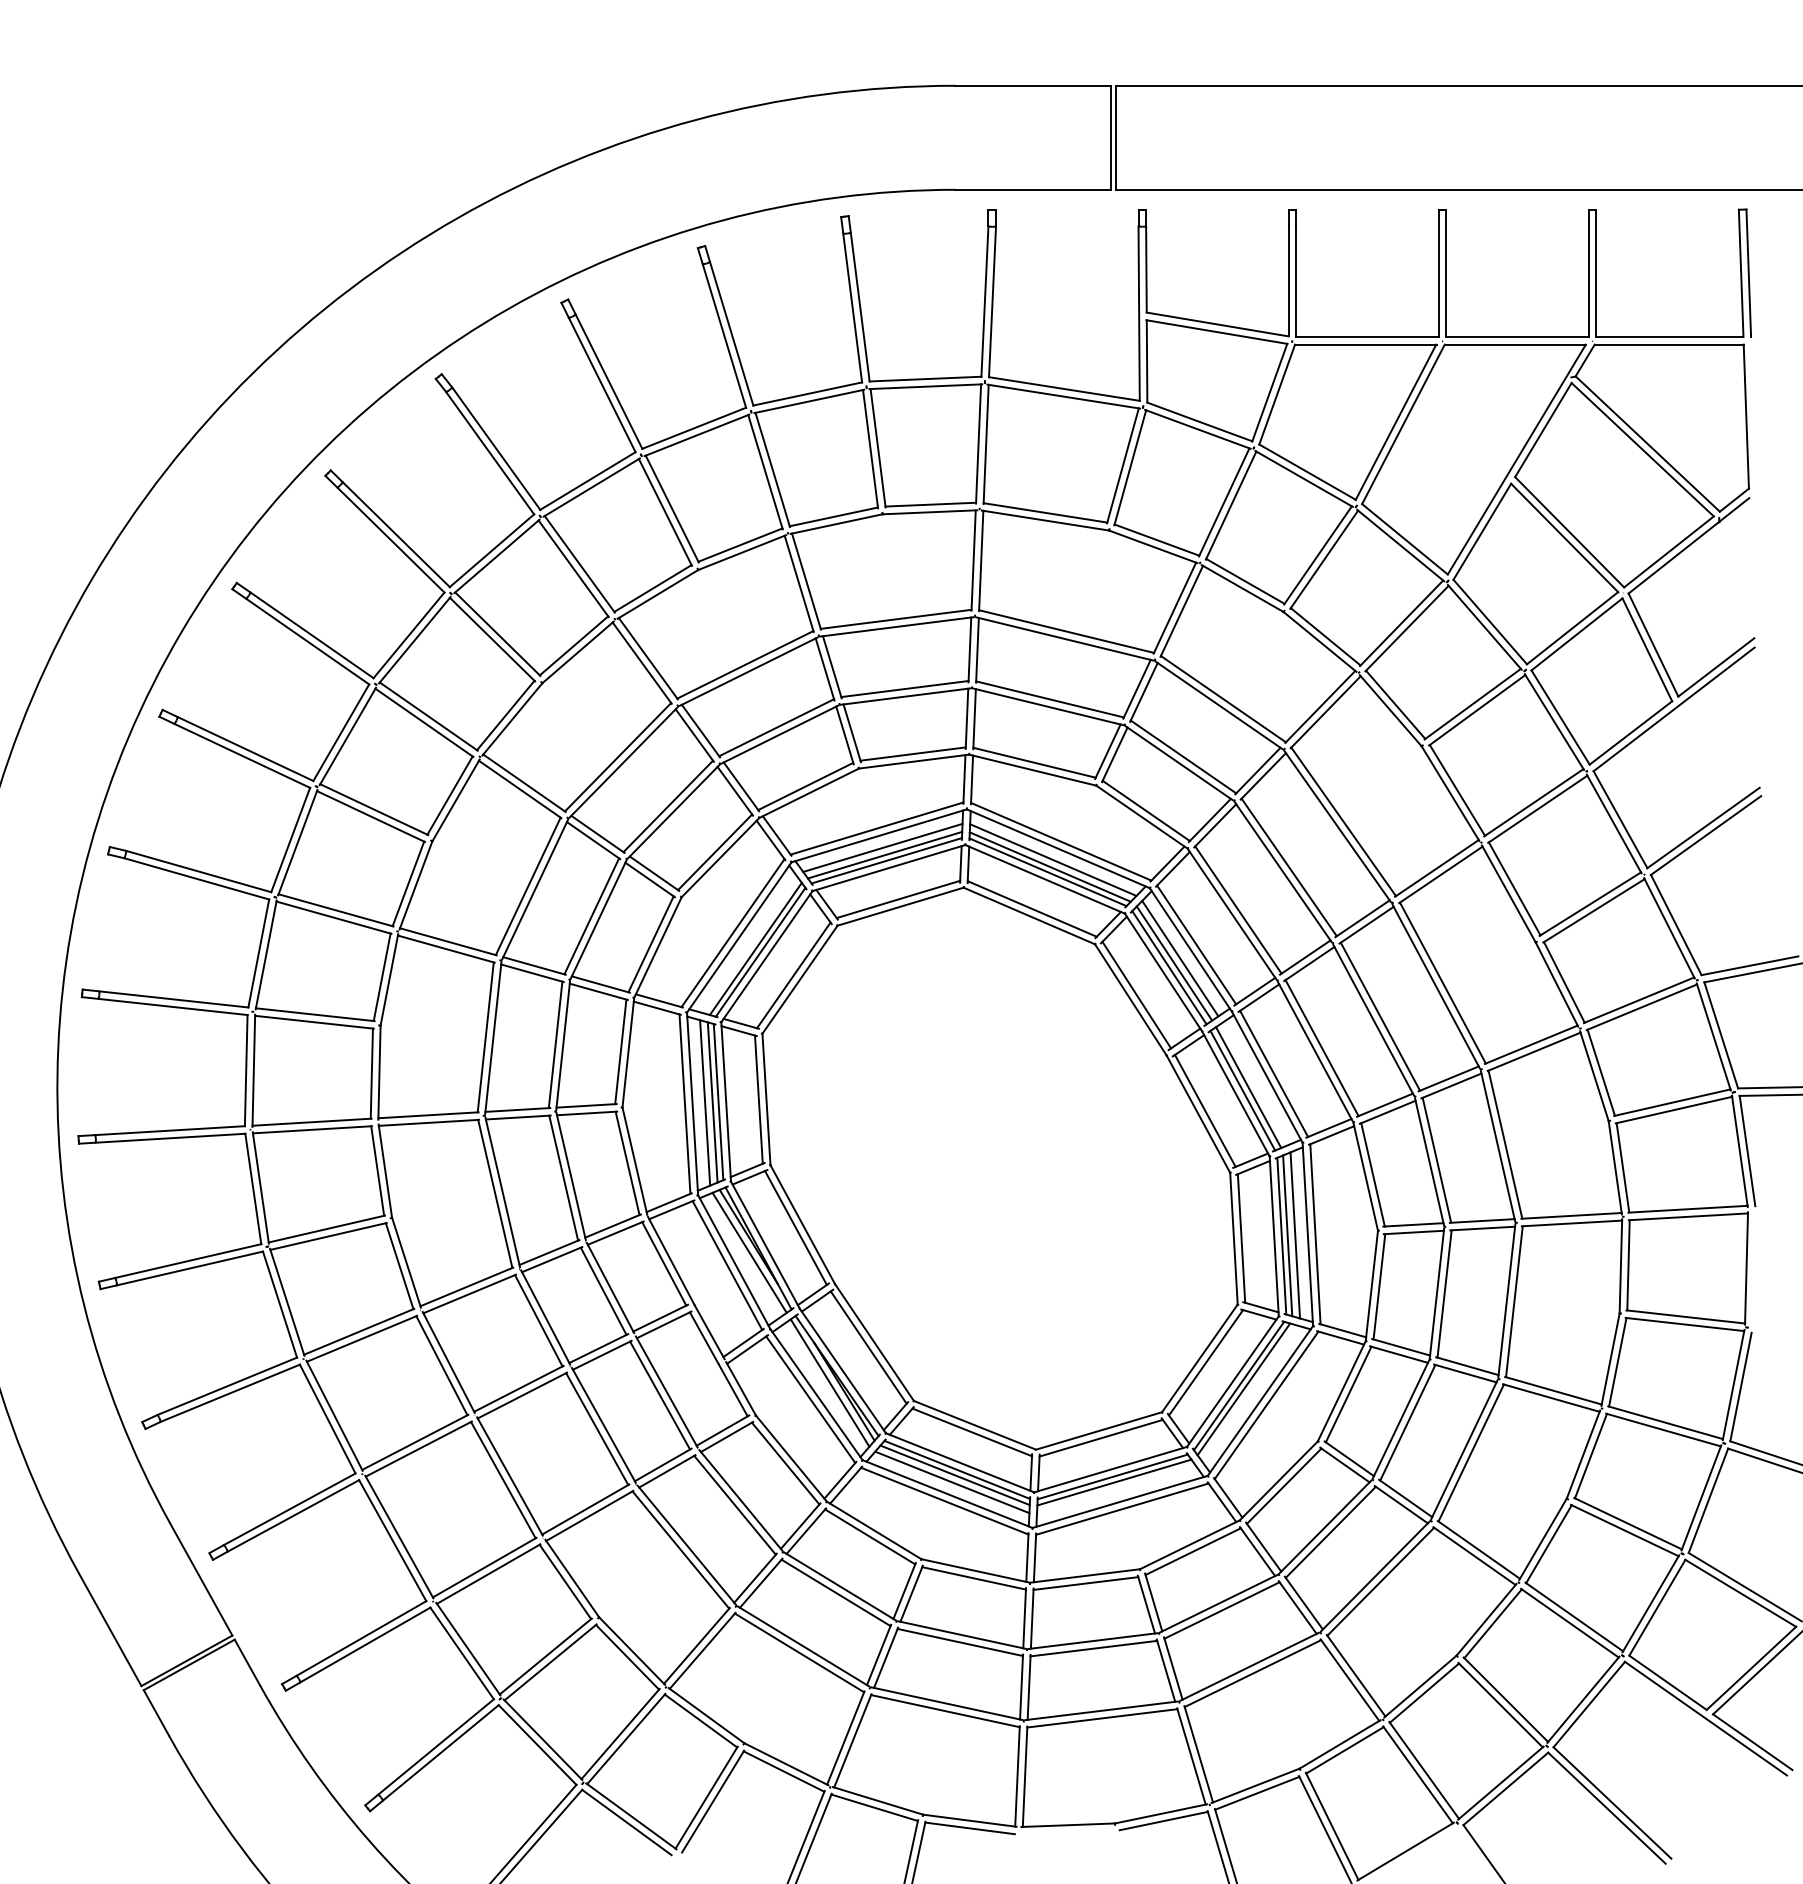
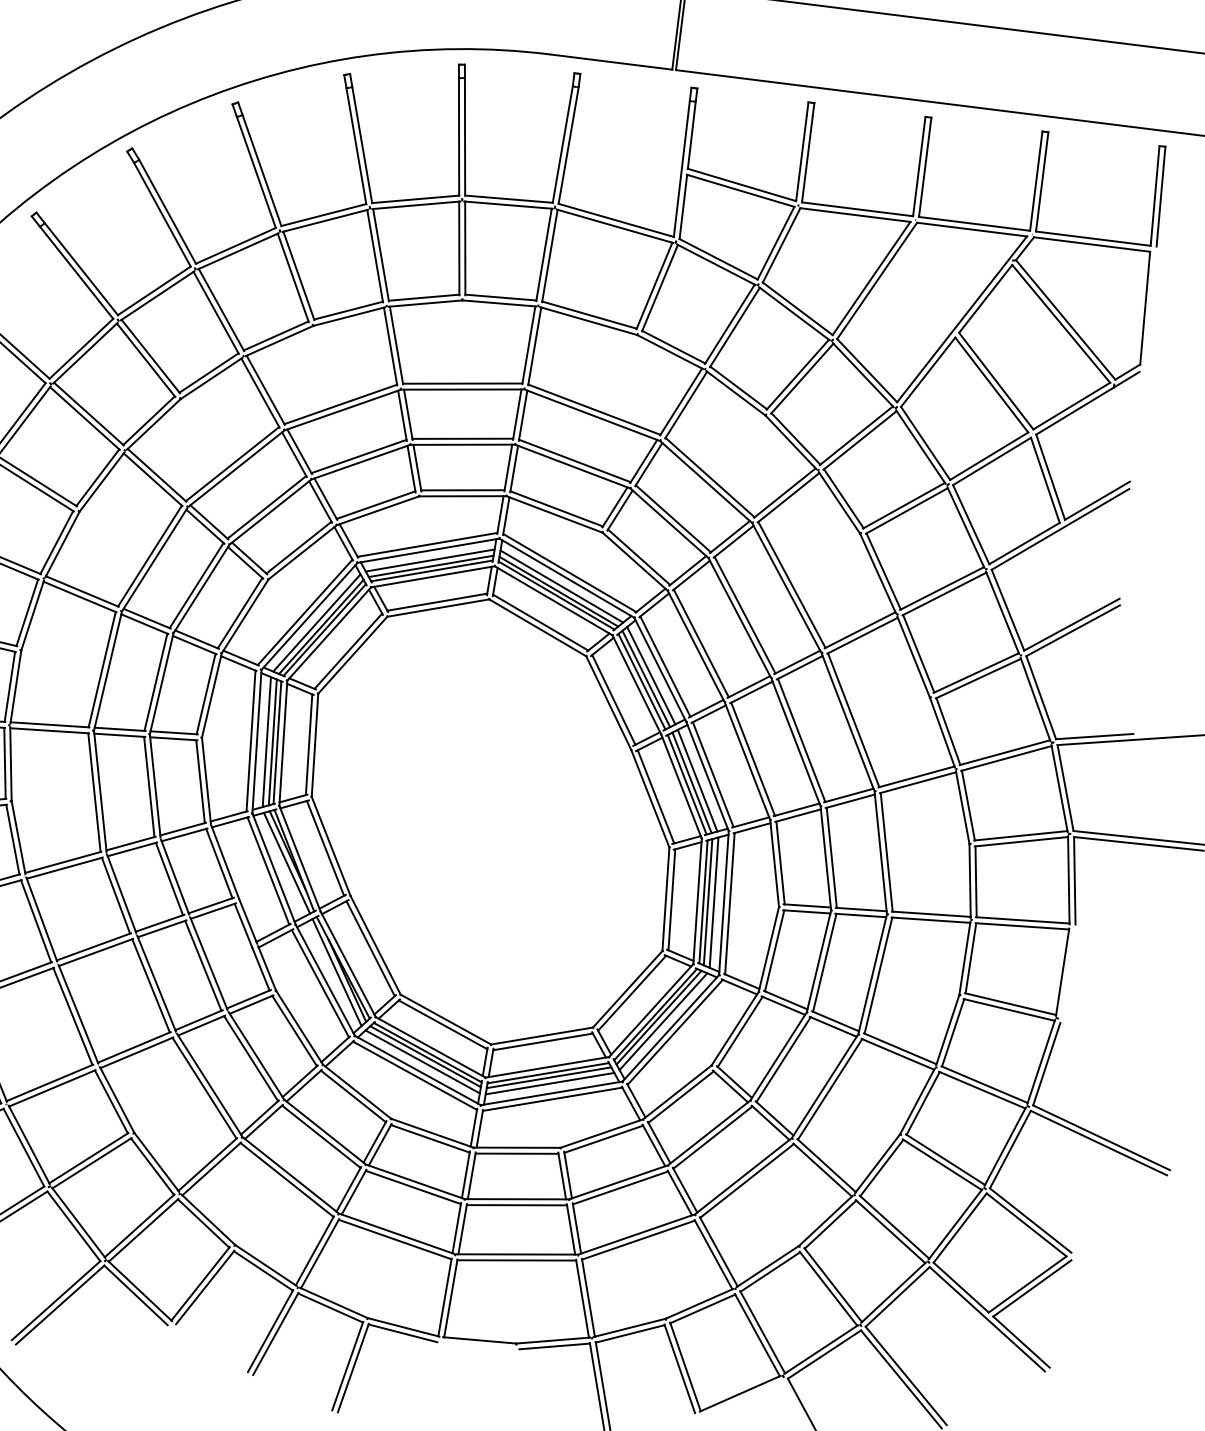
line: (749, 944) -> (316, 622), added
line: (1255, 1083) -> (697, 780), added
line: (1249, 1393) -> (663, 1021), added
line: (1116, 1489) -> (550, 1083), added

